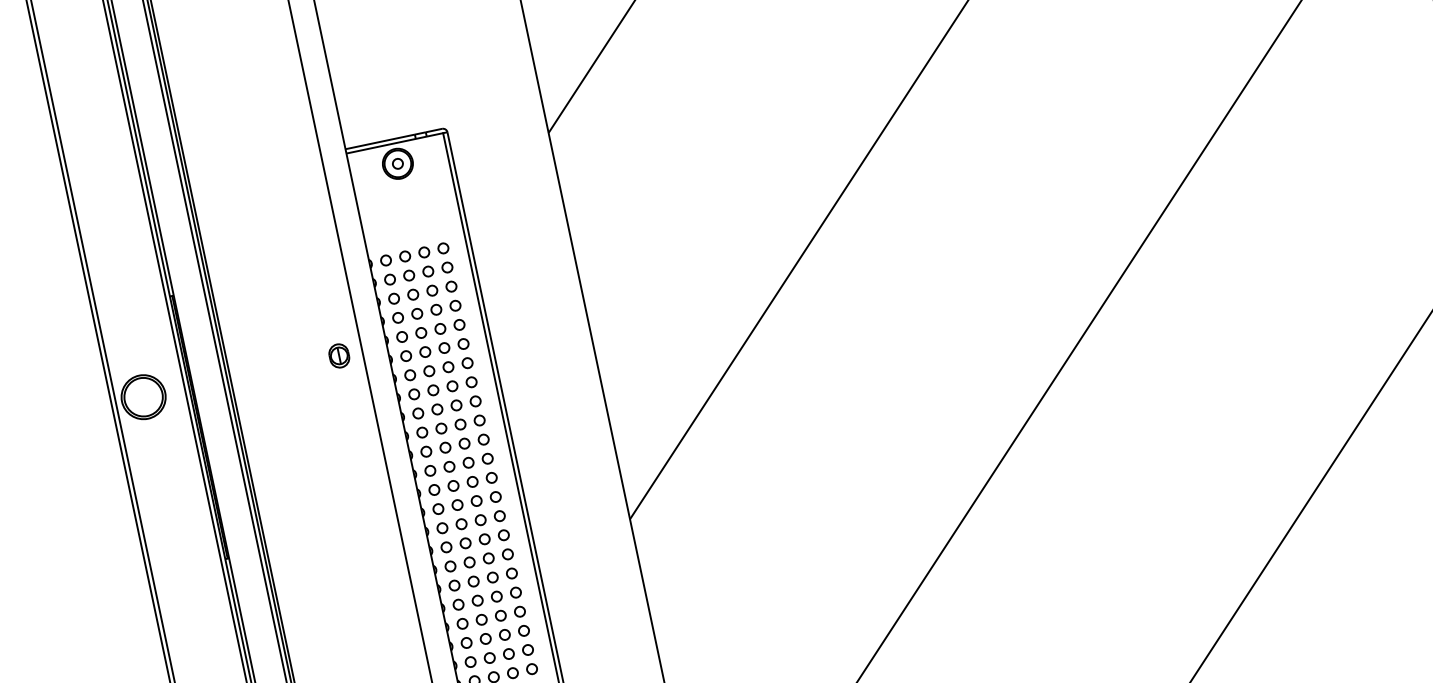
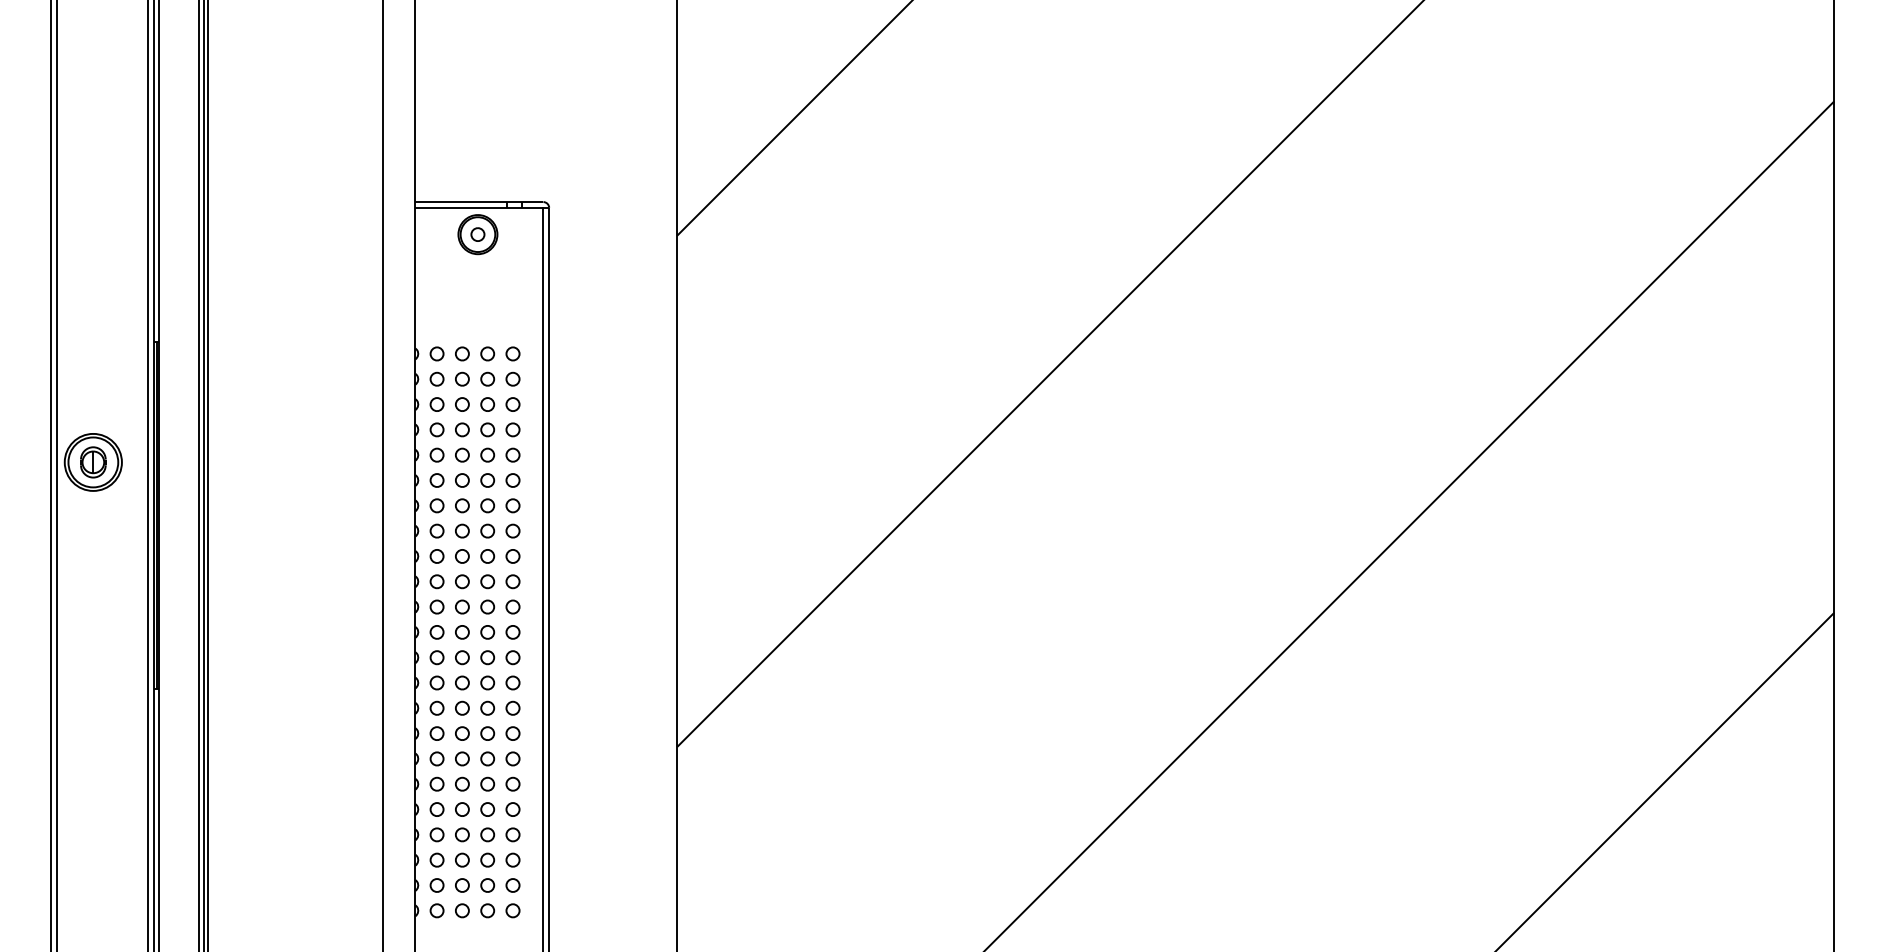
part: (339, 355) -> (93, 462), moved

